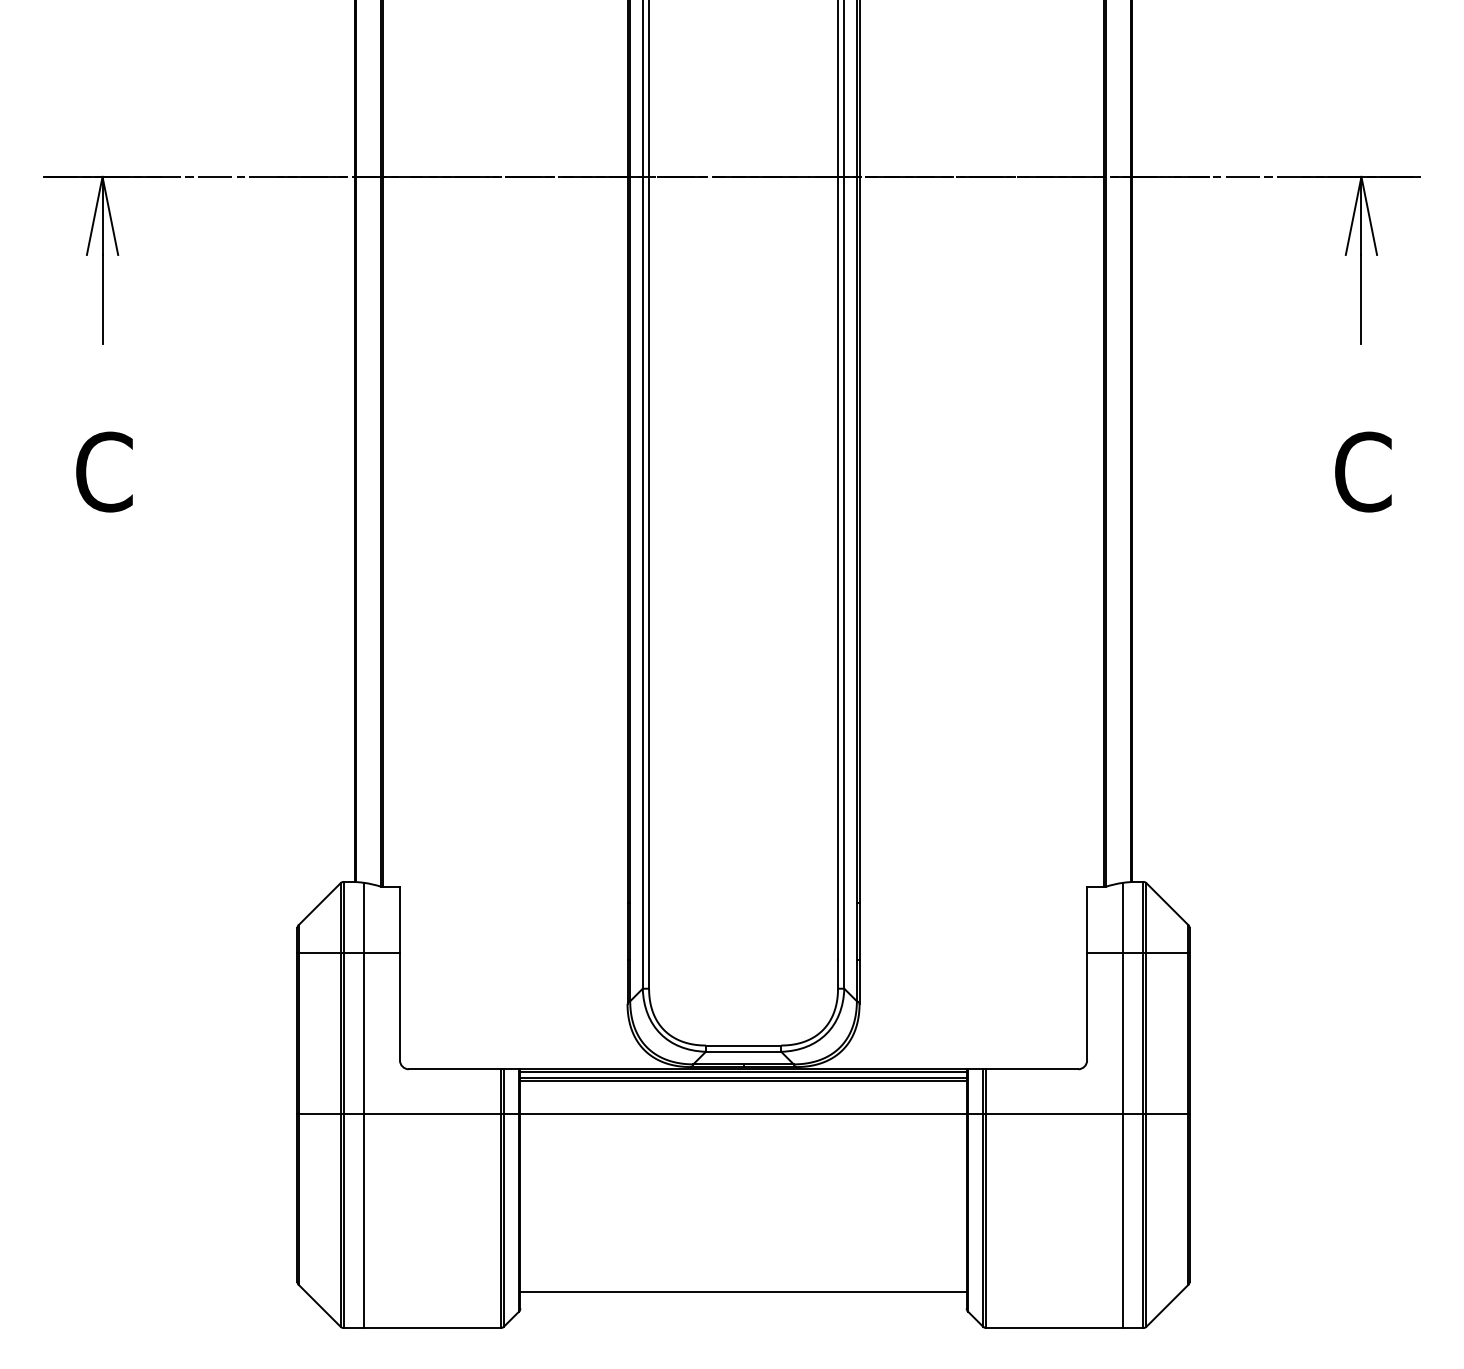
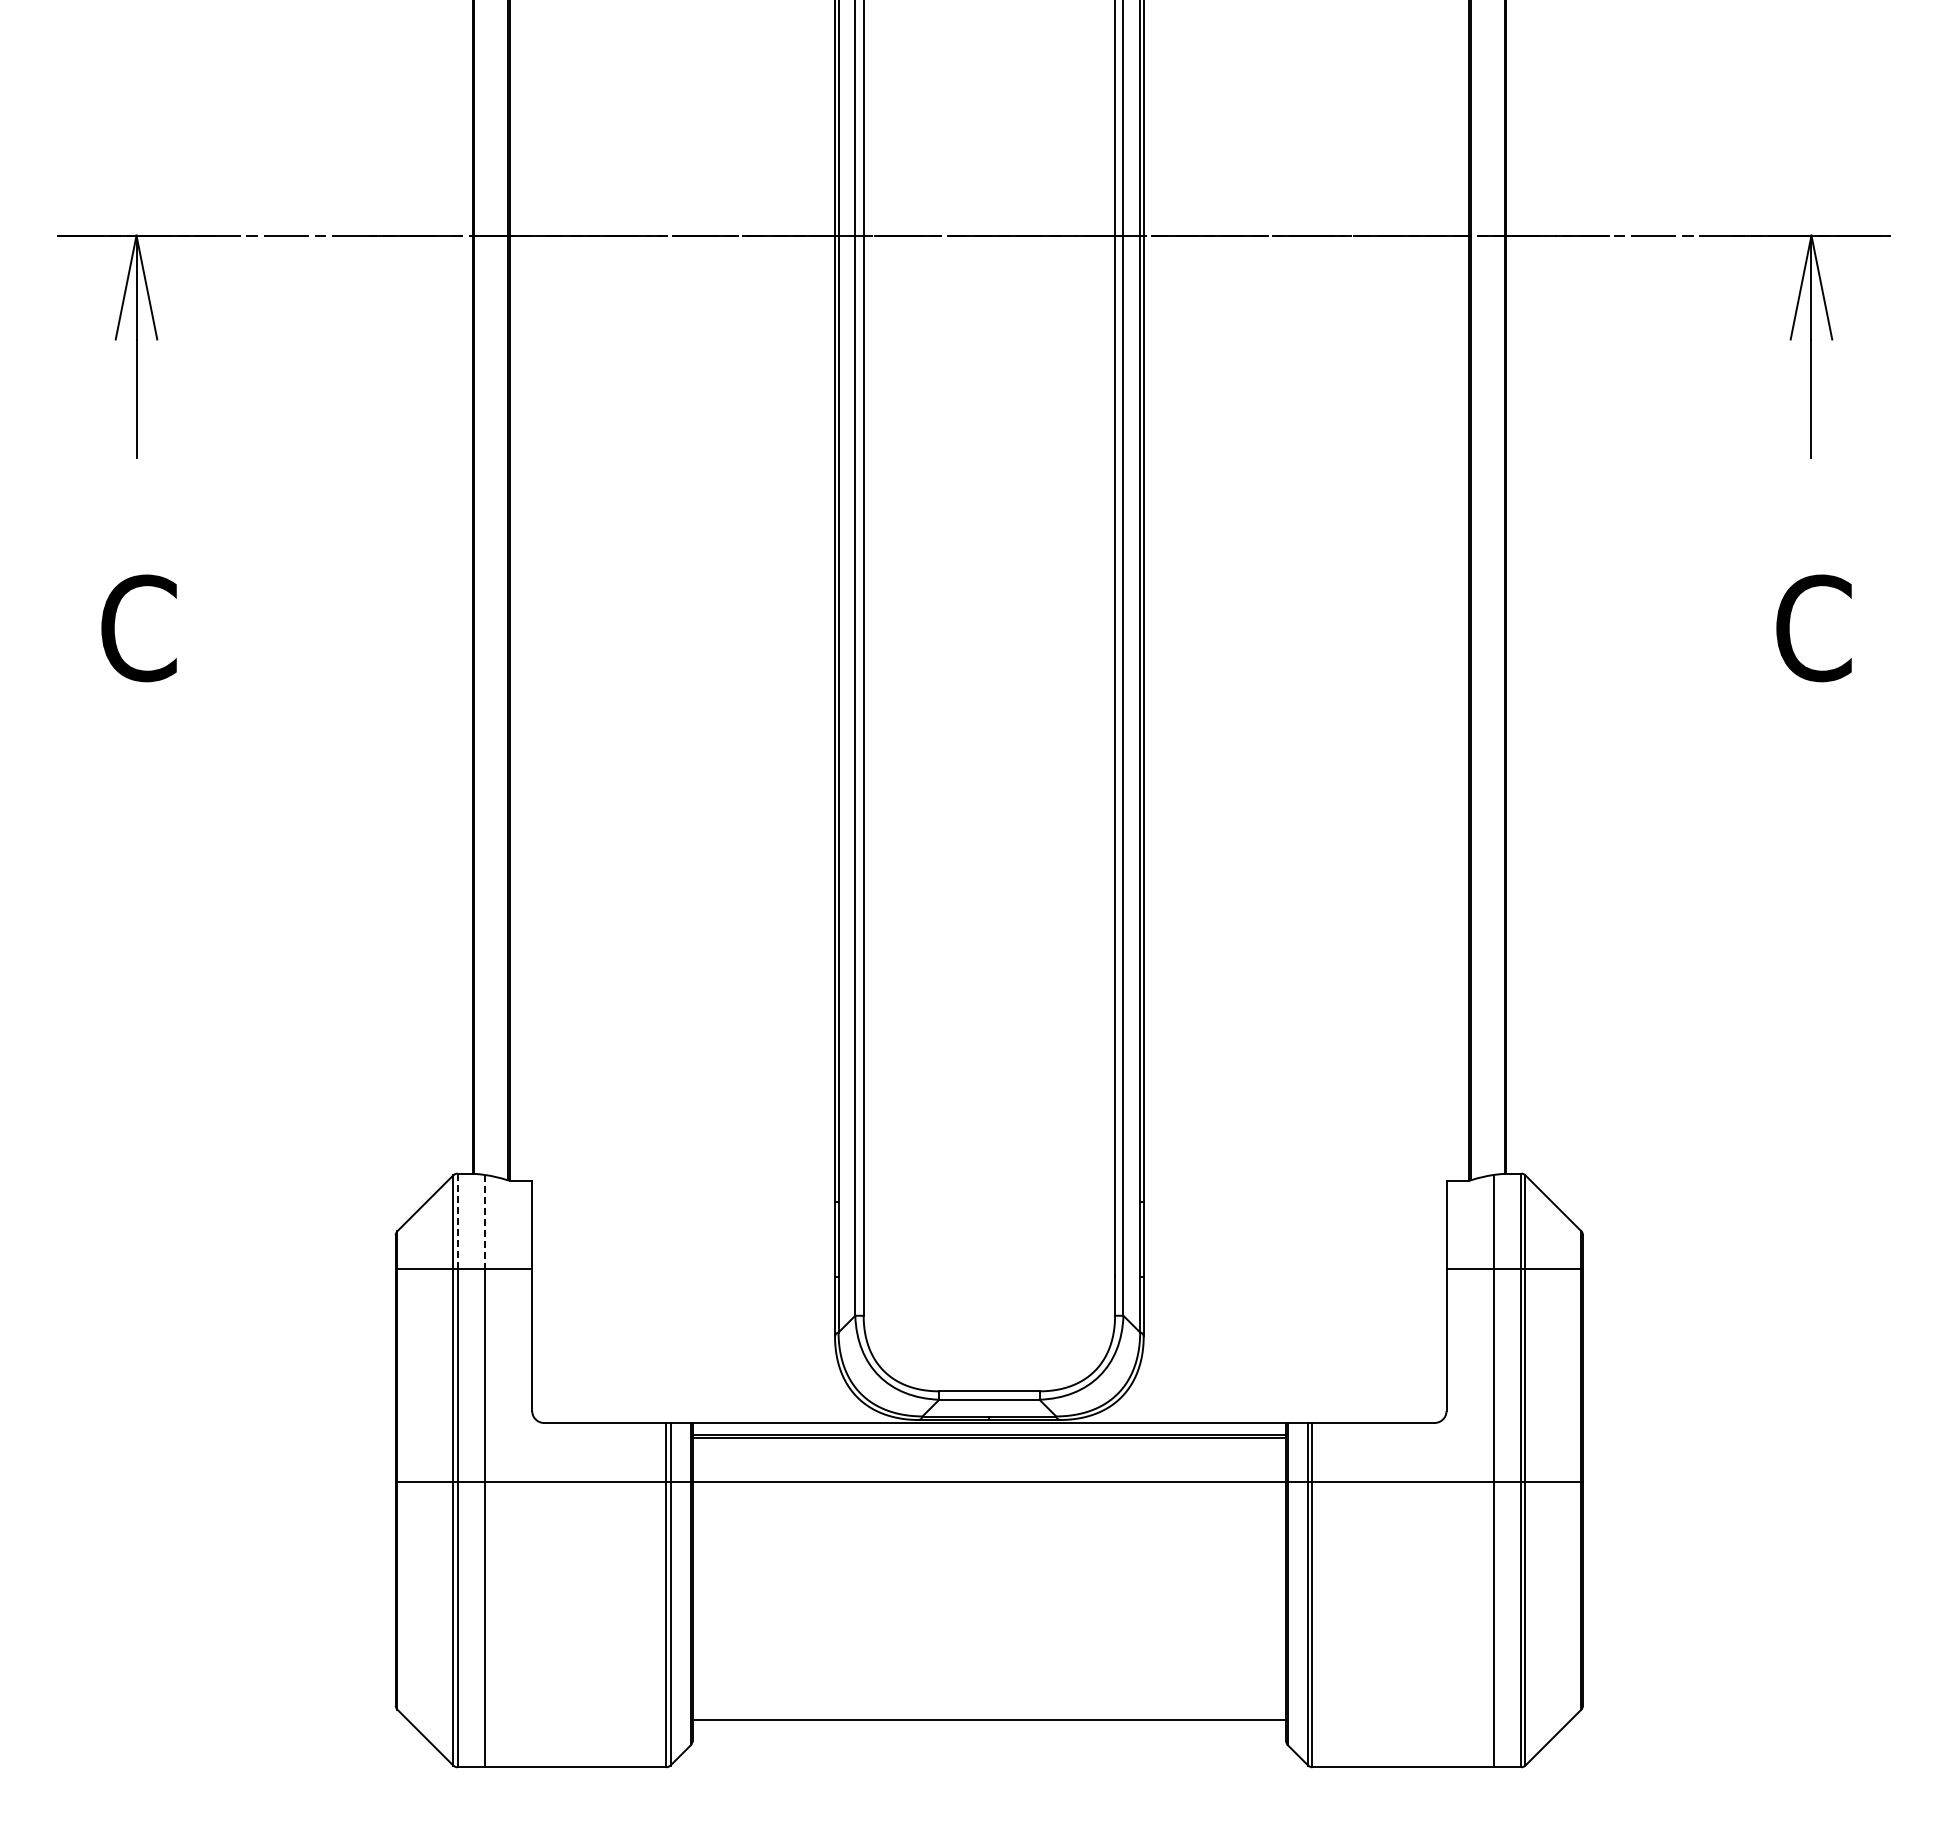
line: (343, 917) -> (457, 1221), solid -> dashed
line: (364, 917) -> (484, 1221), solid -> dashed
line: (743, 1071) -> (989, 1426), removed

